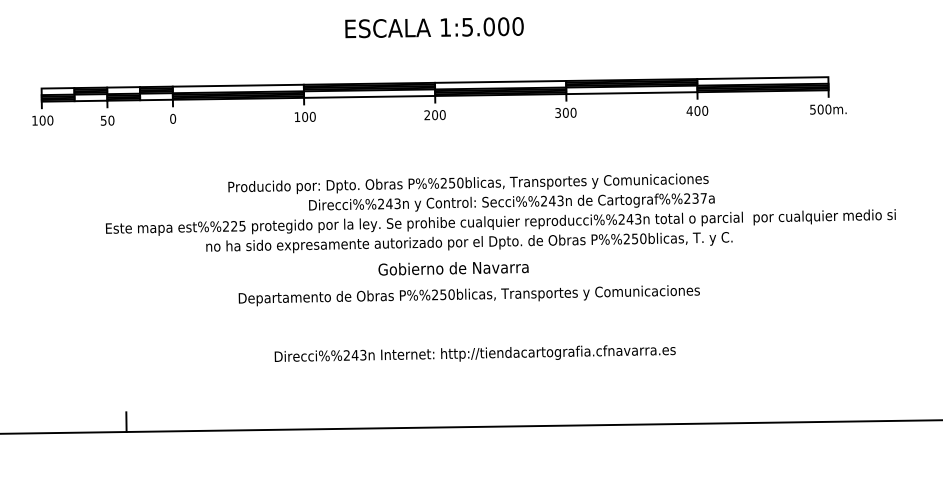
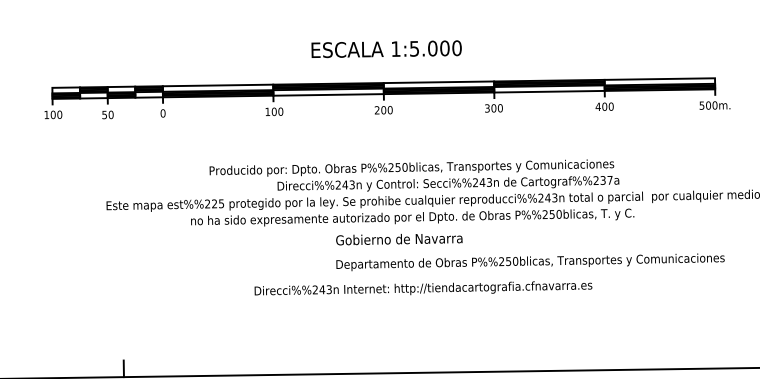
text: (434, 27) -> (386, 49), moved
text: (468, 295) -> (529, 262), moved
text: (474, 353) -> (422, 288), moved

